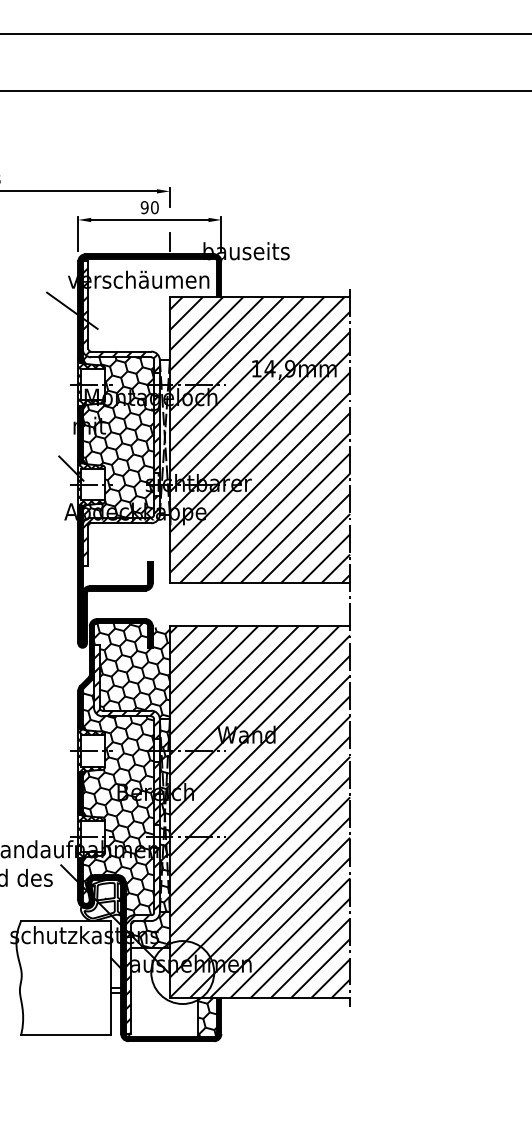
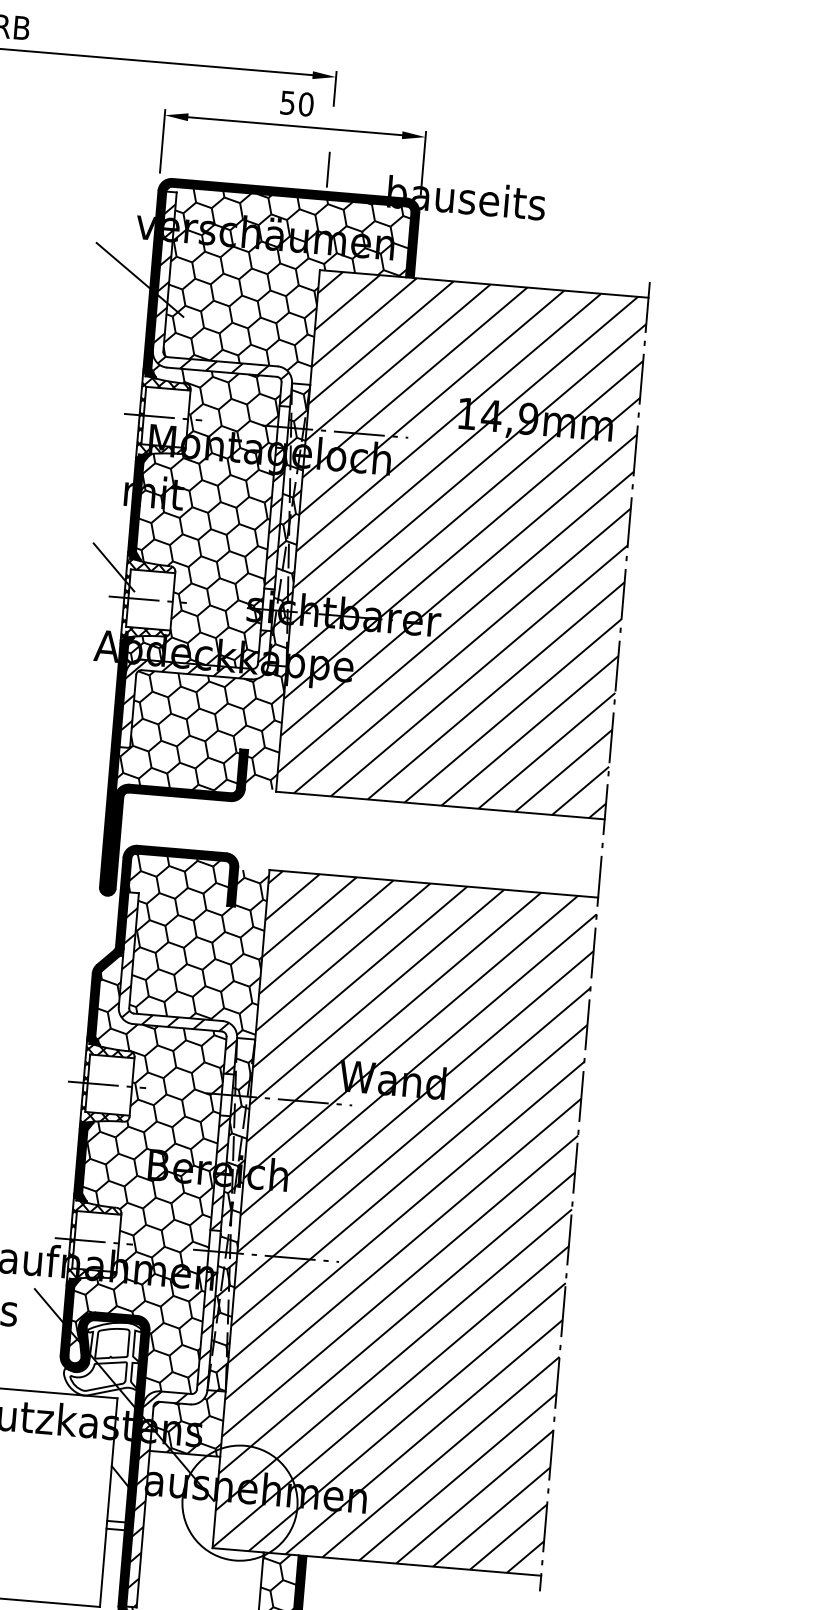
text: (144, 207) -> (287, 102), 90 -> 50
hatch: (149, 422) -> (263, 495), added

